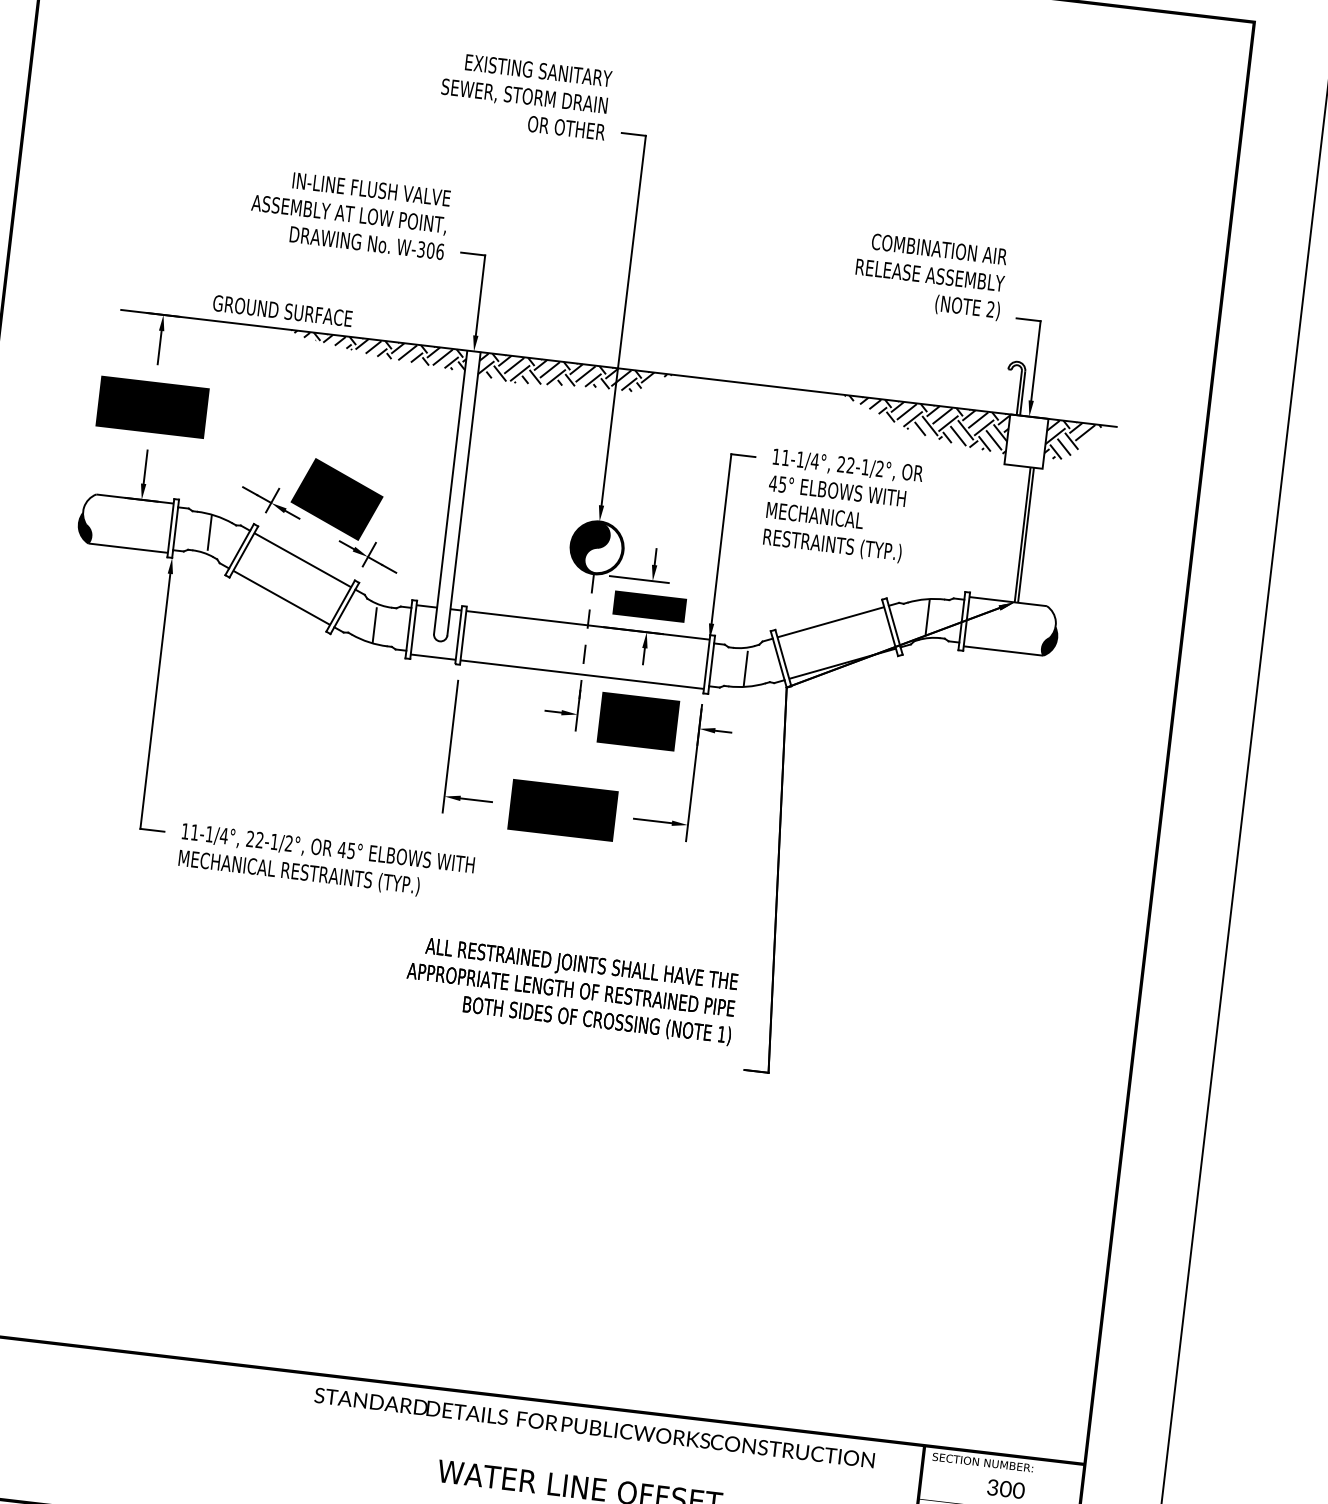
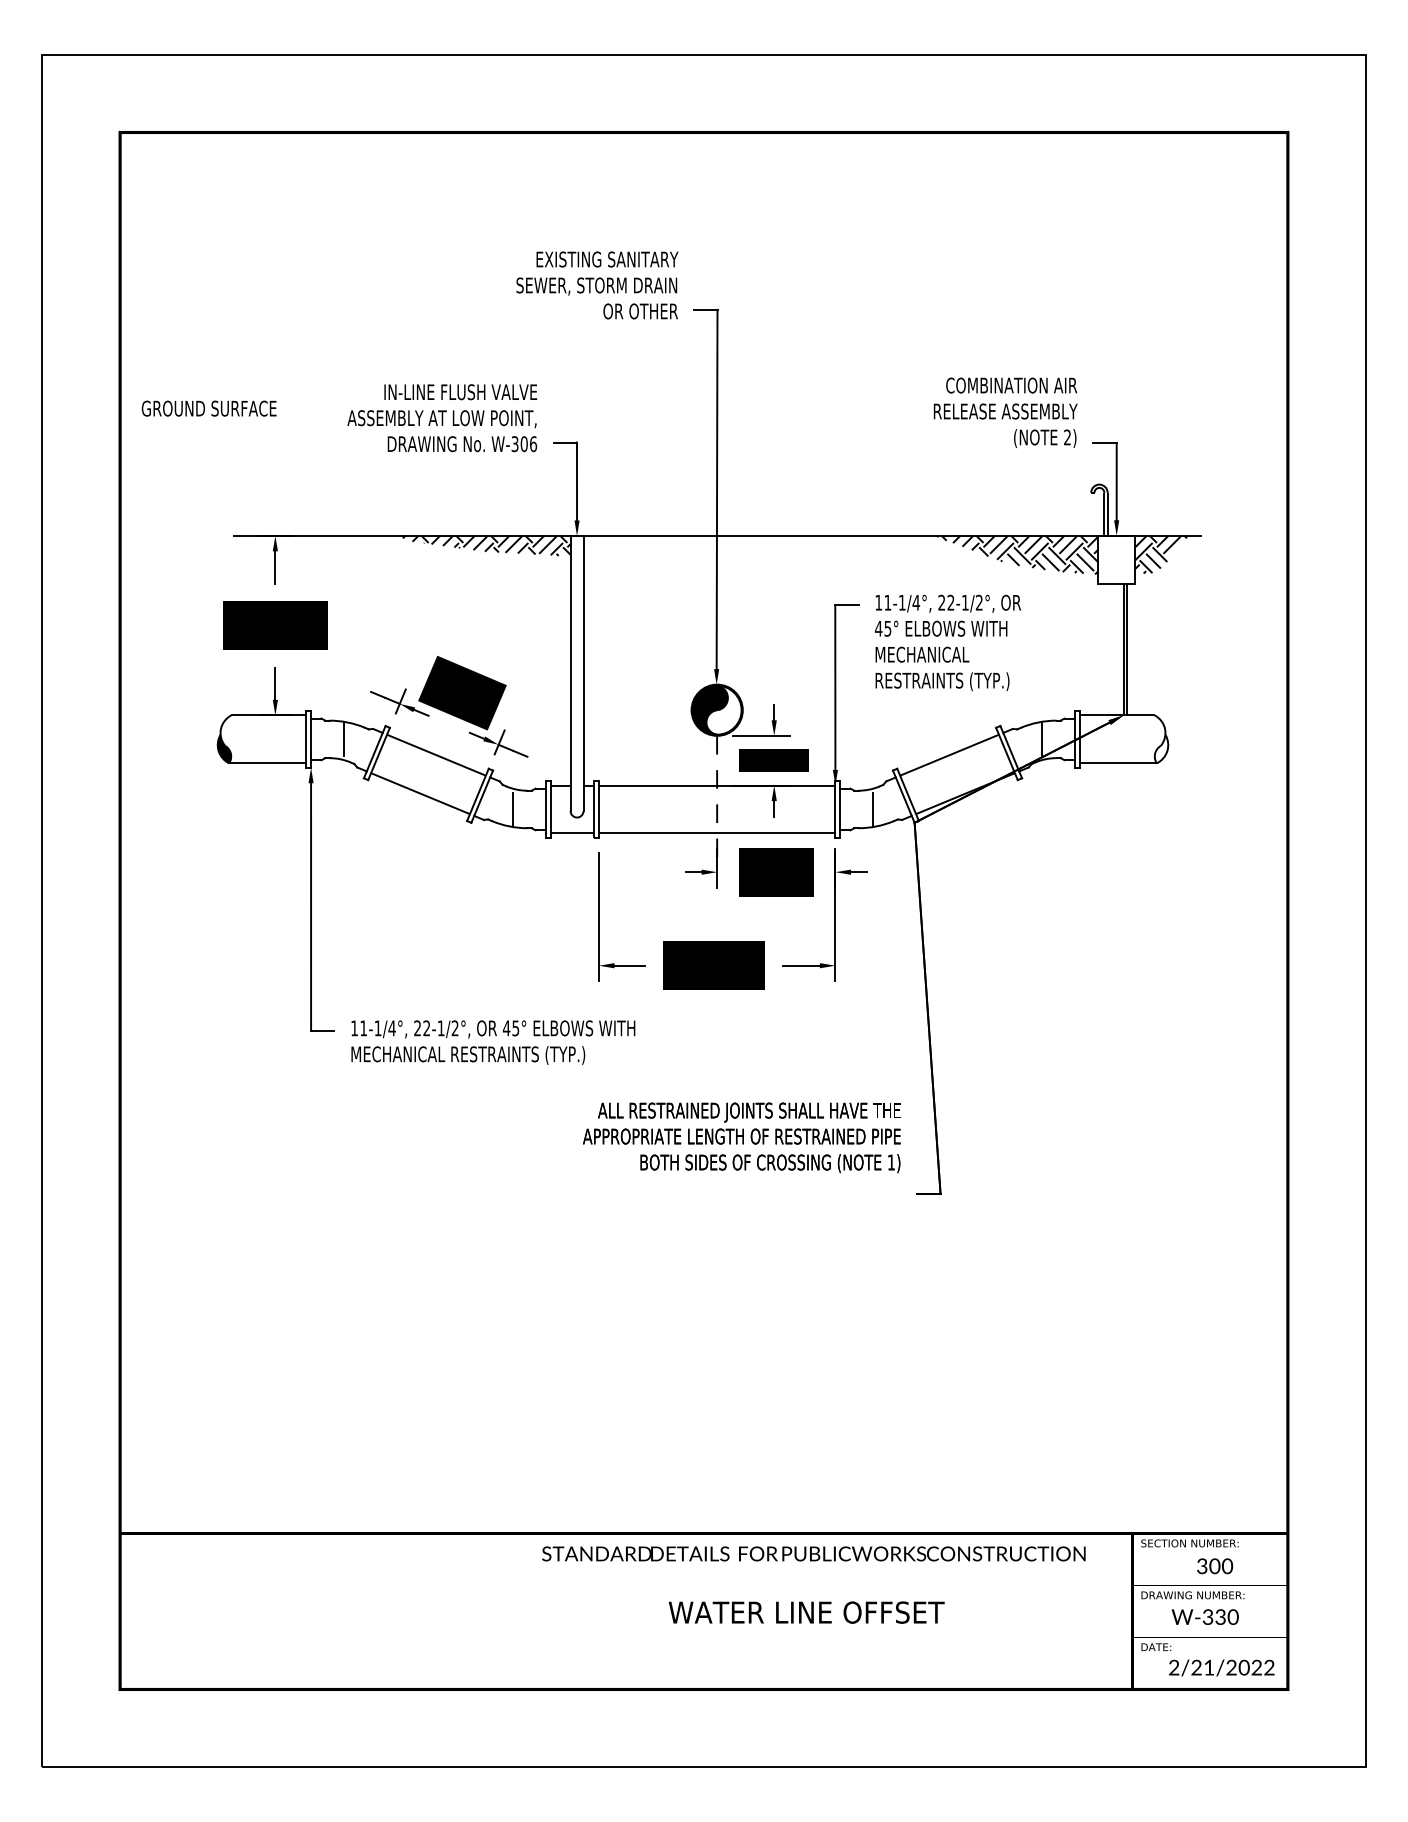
text: (282, 310) -> (208, 408), moved
hatch: (574, 376) -> (676, 548), removed
fill: (1049, 640) -> (1161, 748), removed

